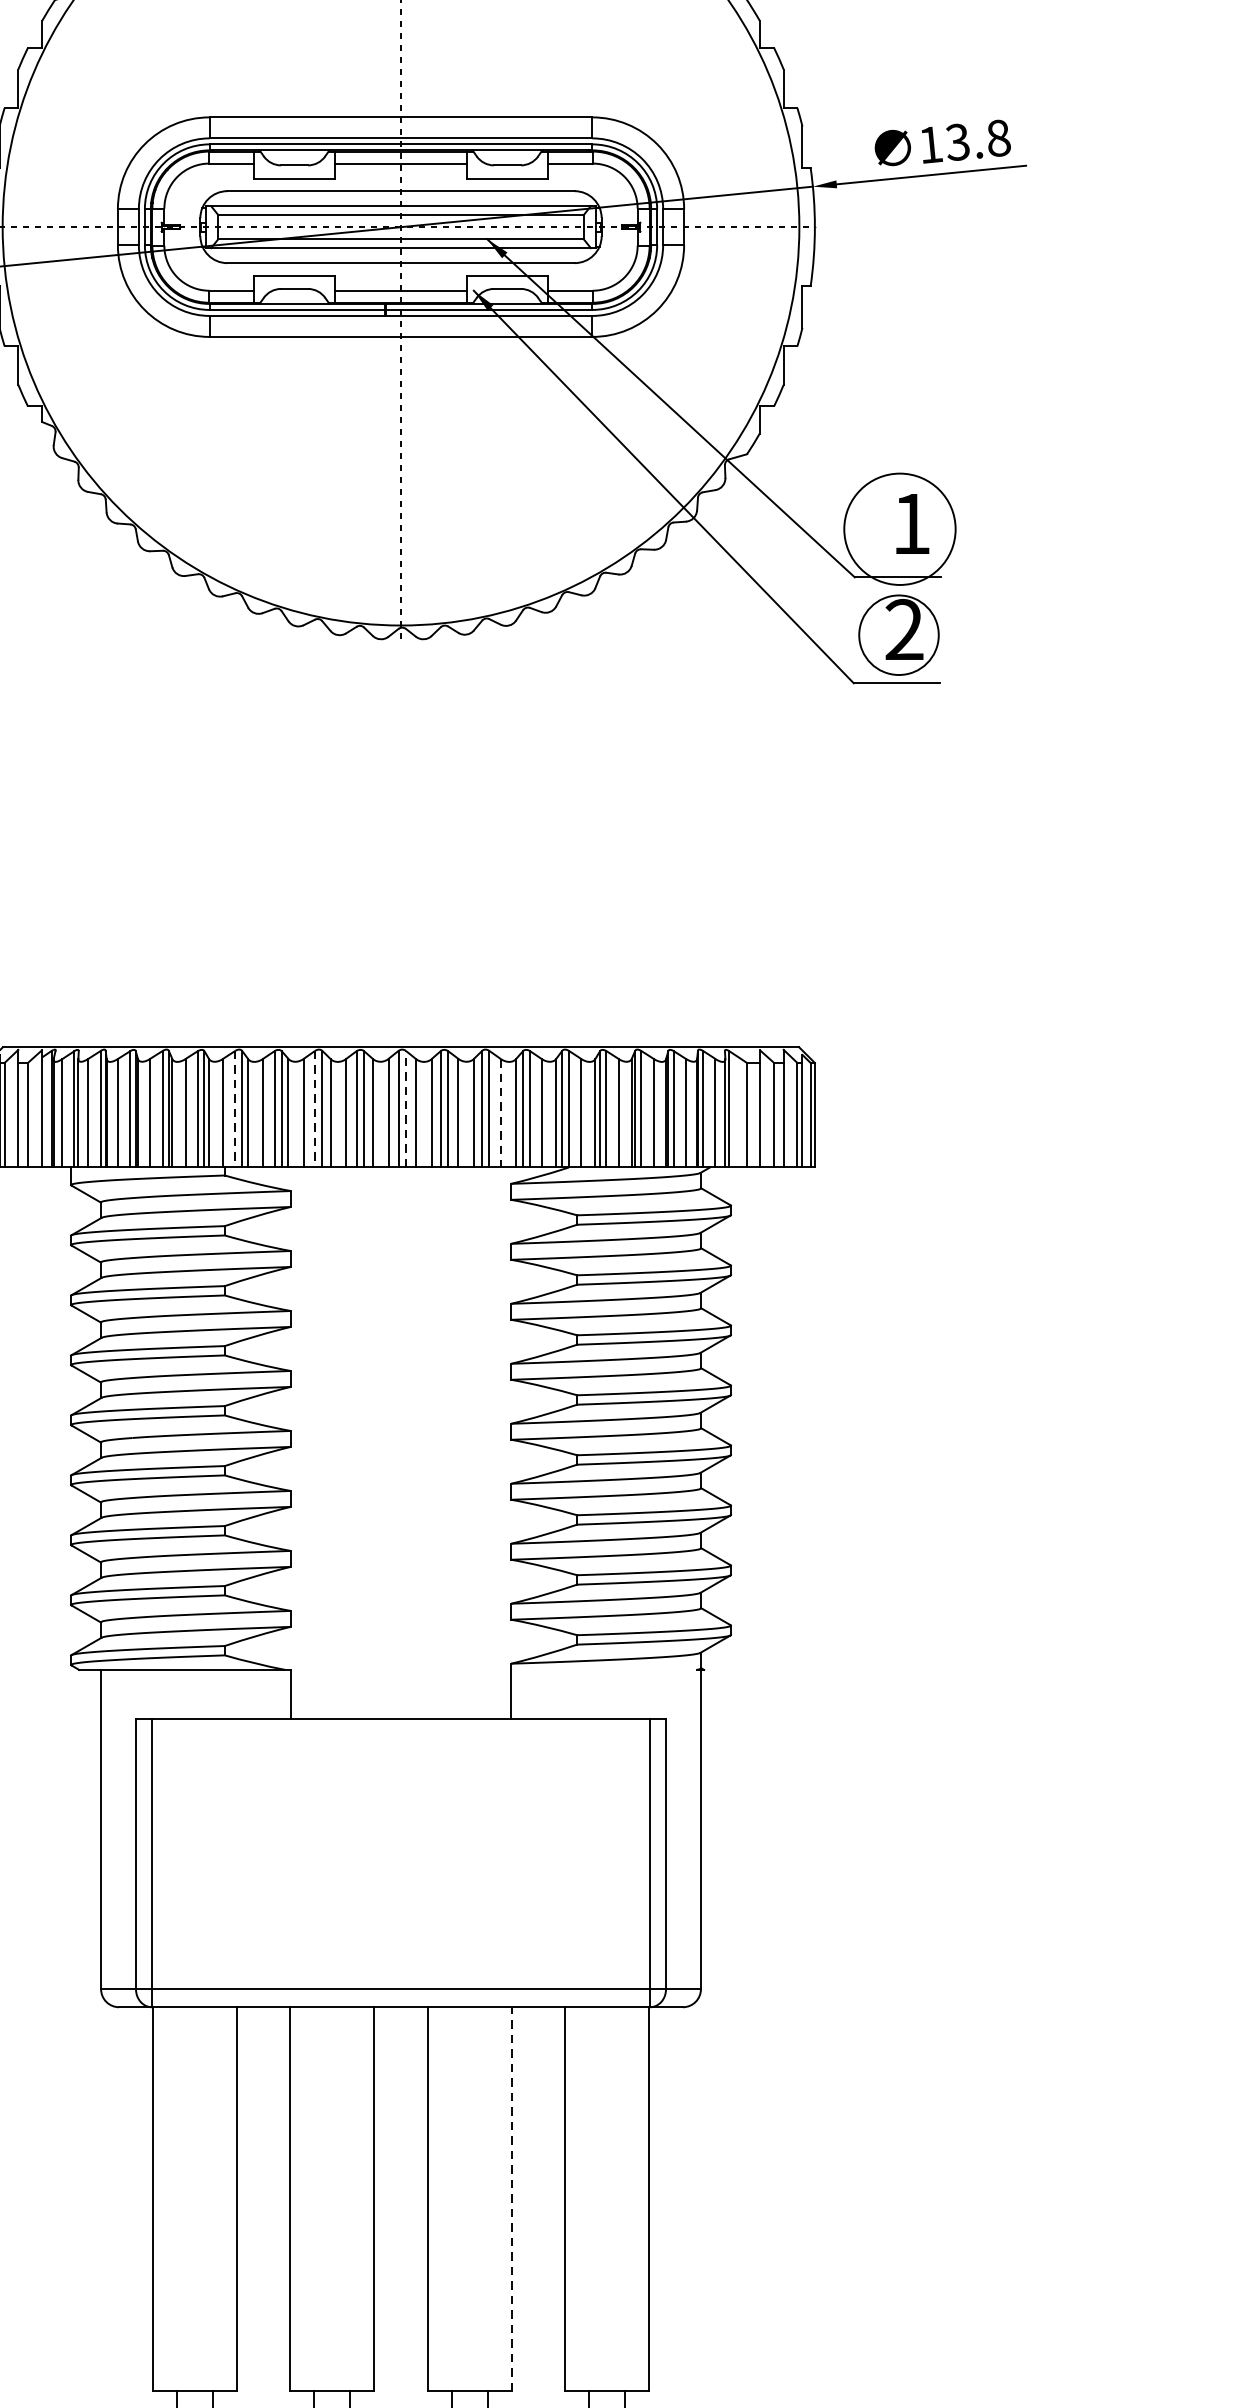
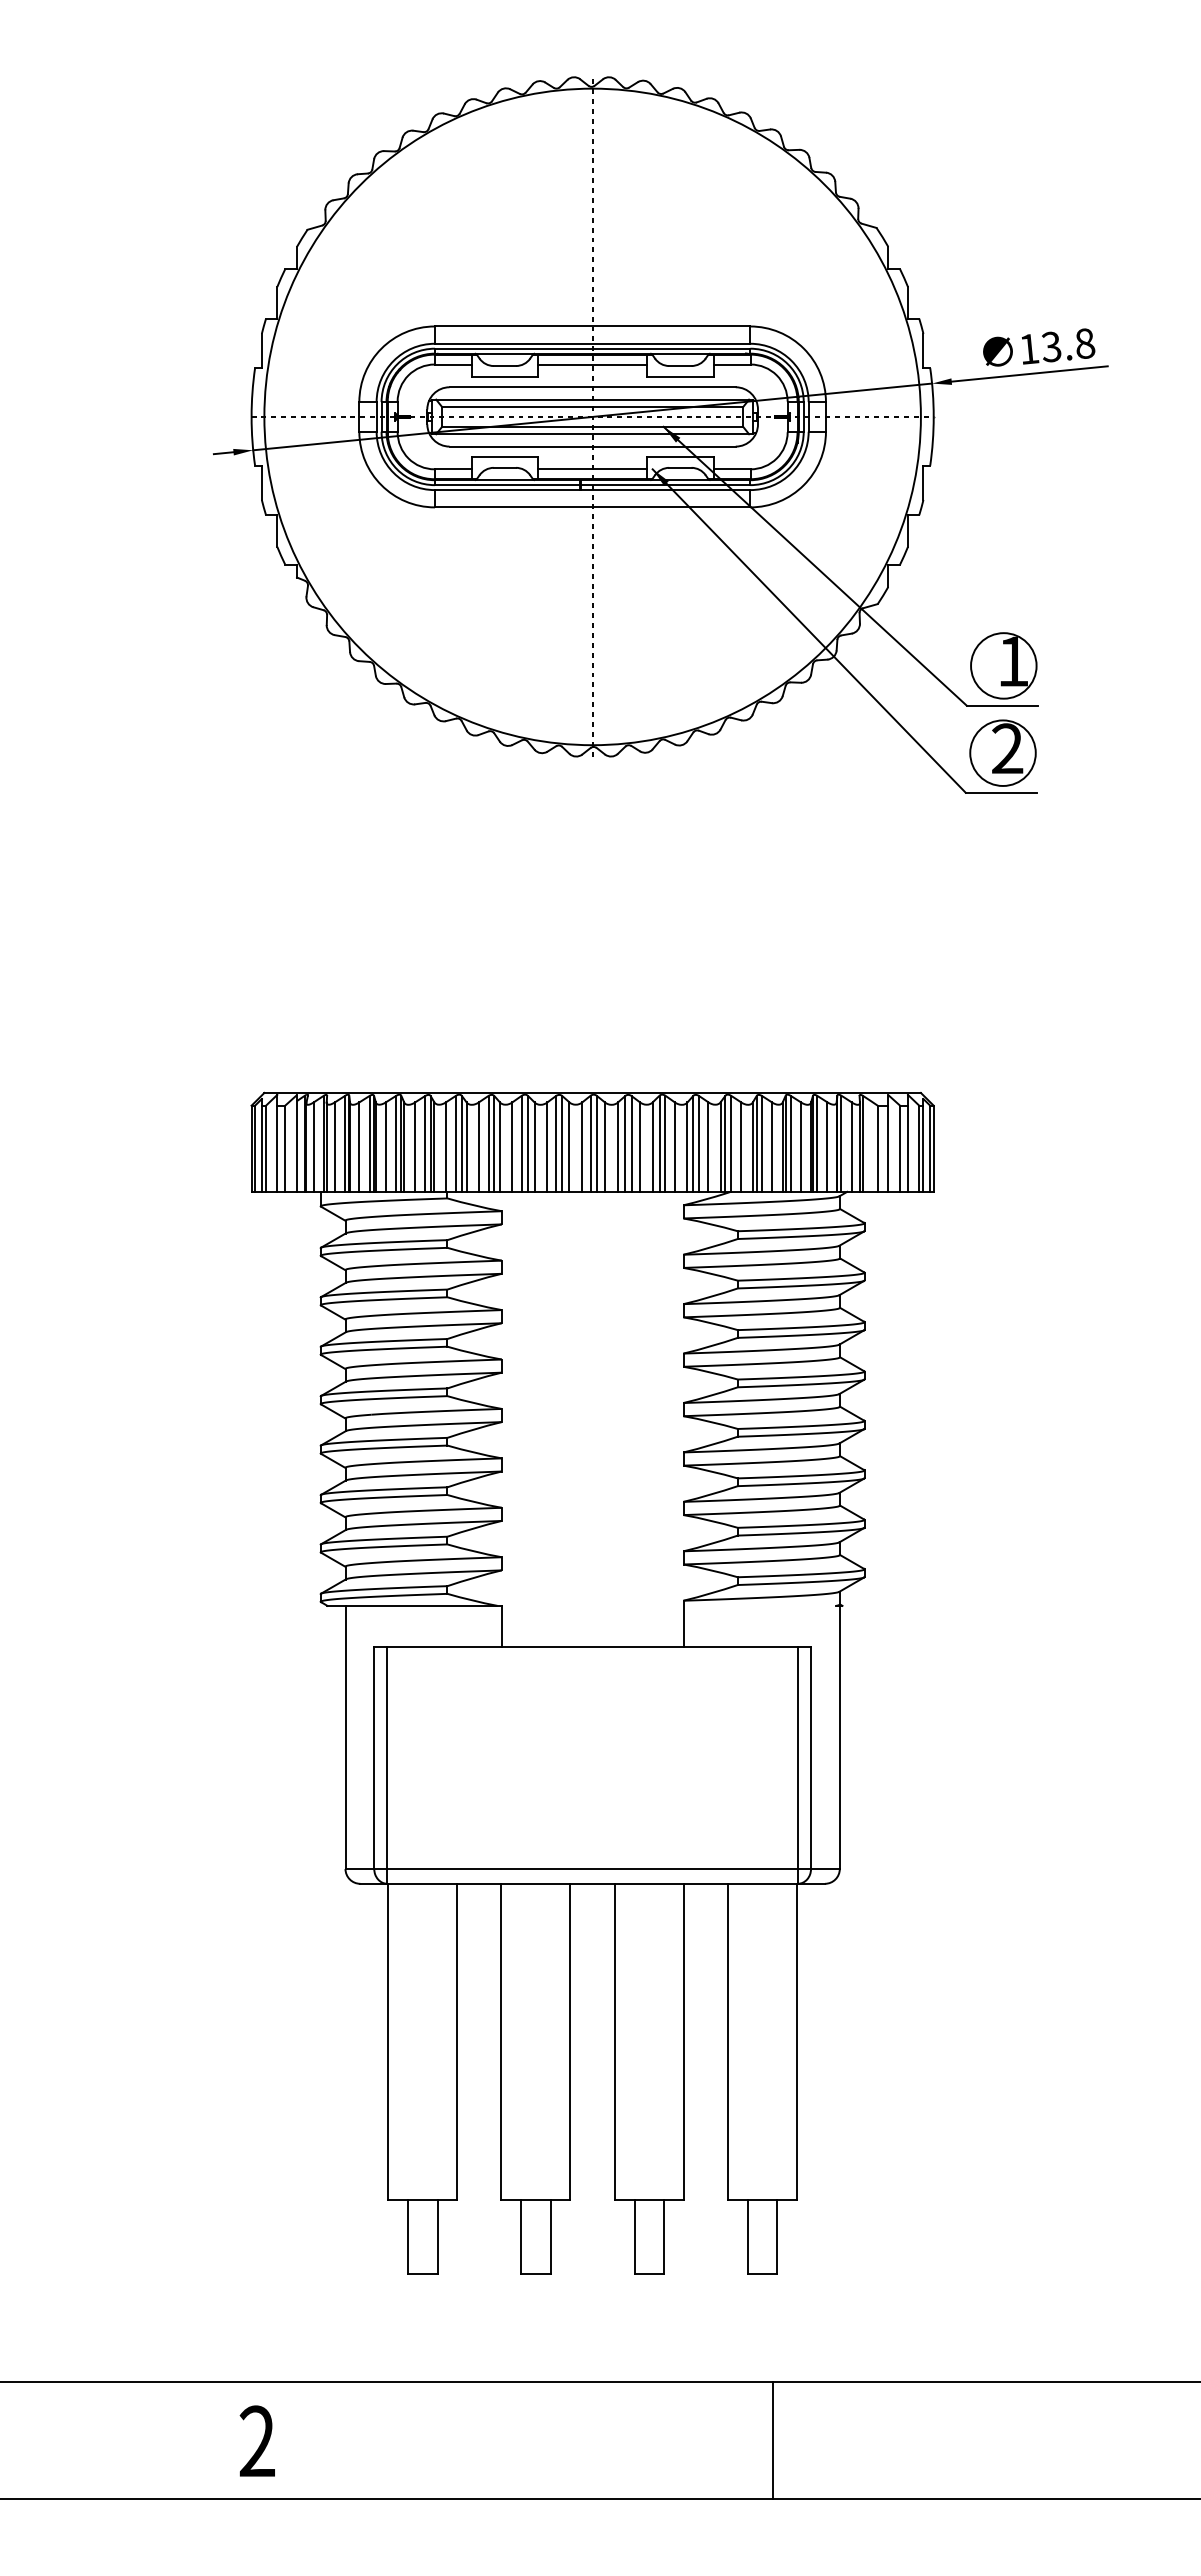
circle: (899, 528) -> (1003, 665), size x0.71
line: (405, 1108) -> (596, 1143), dashed -> solid
line: (235, 1110) -> (456, 1144), dashed -> solid
line: (314, 1110) -> (521, 1144), dashed -> solid
line: (500, 1113) -> (674, 1147), dashed -> solid
line: (512, 2198) -> (684, 2041), dashed -> solid

